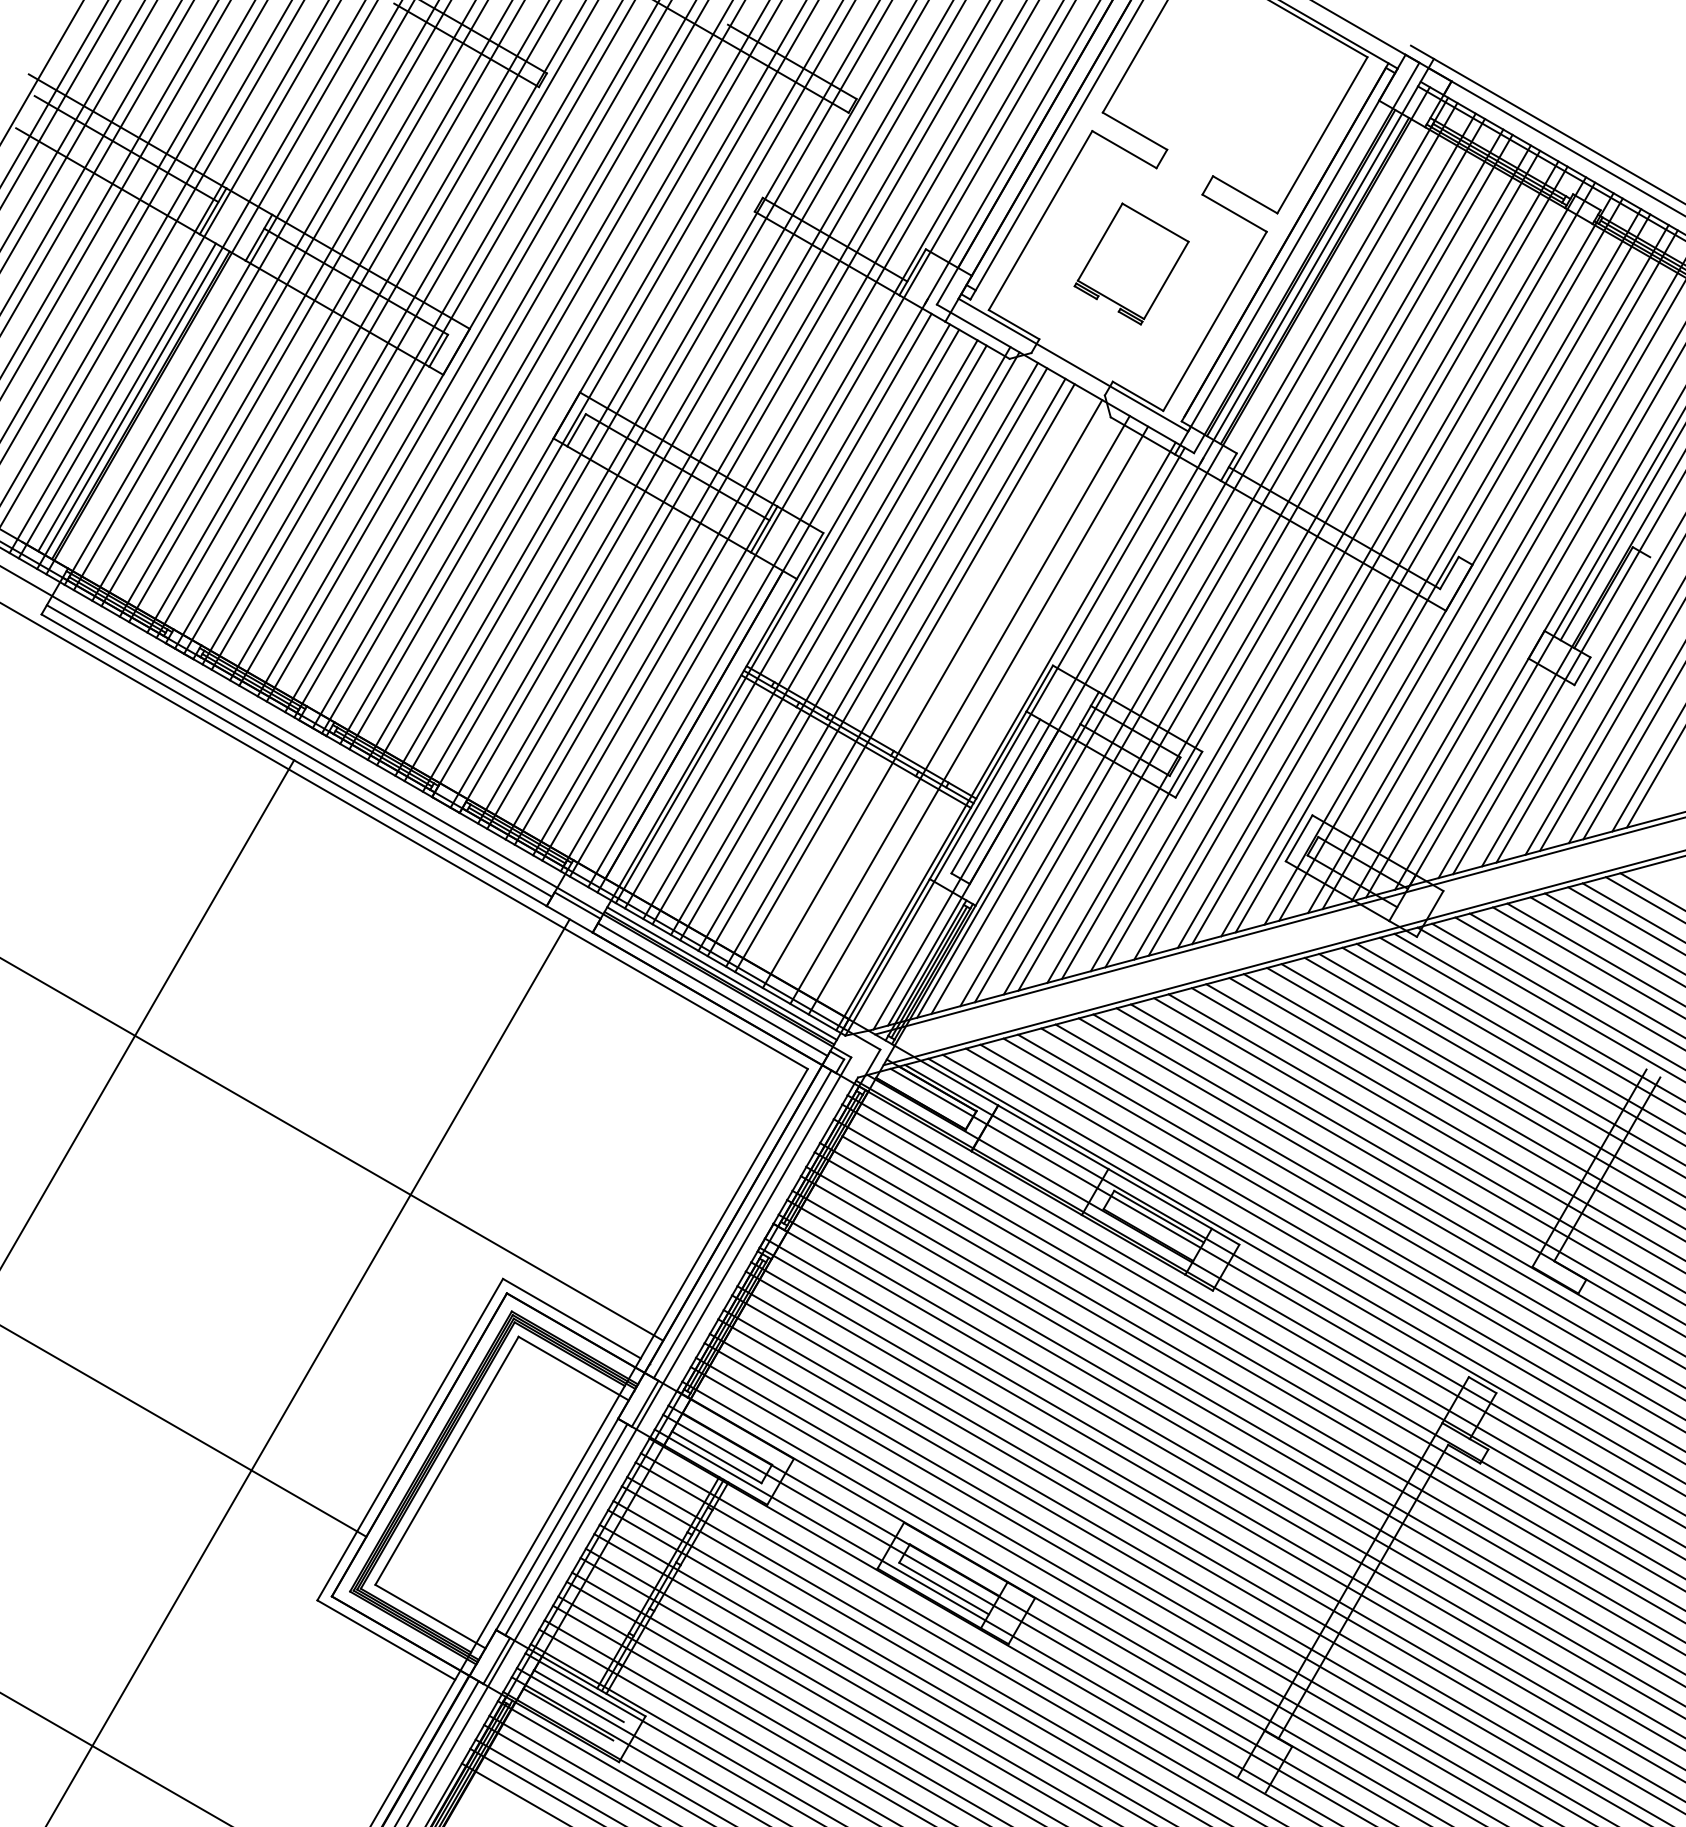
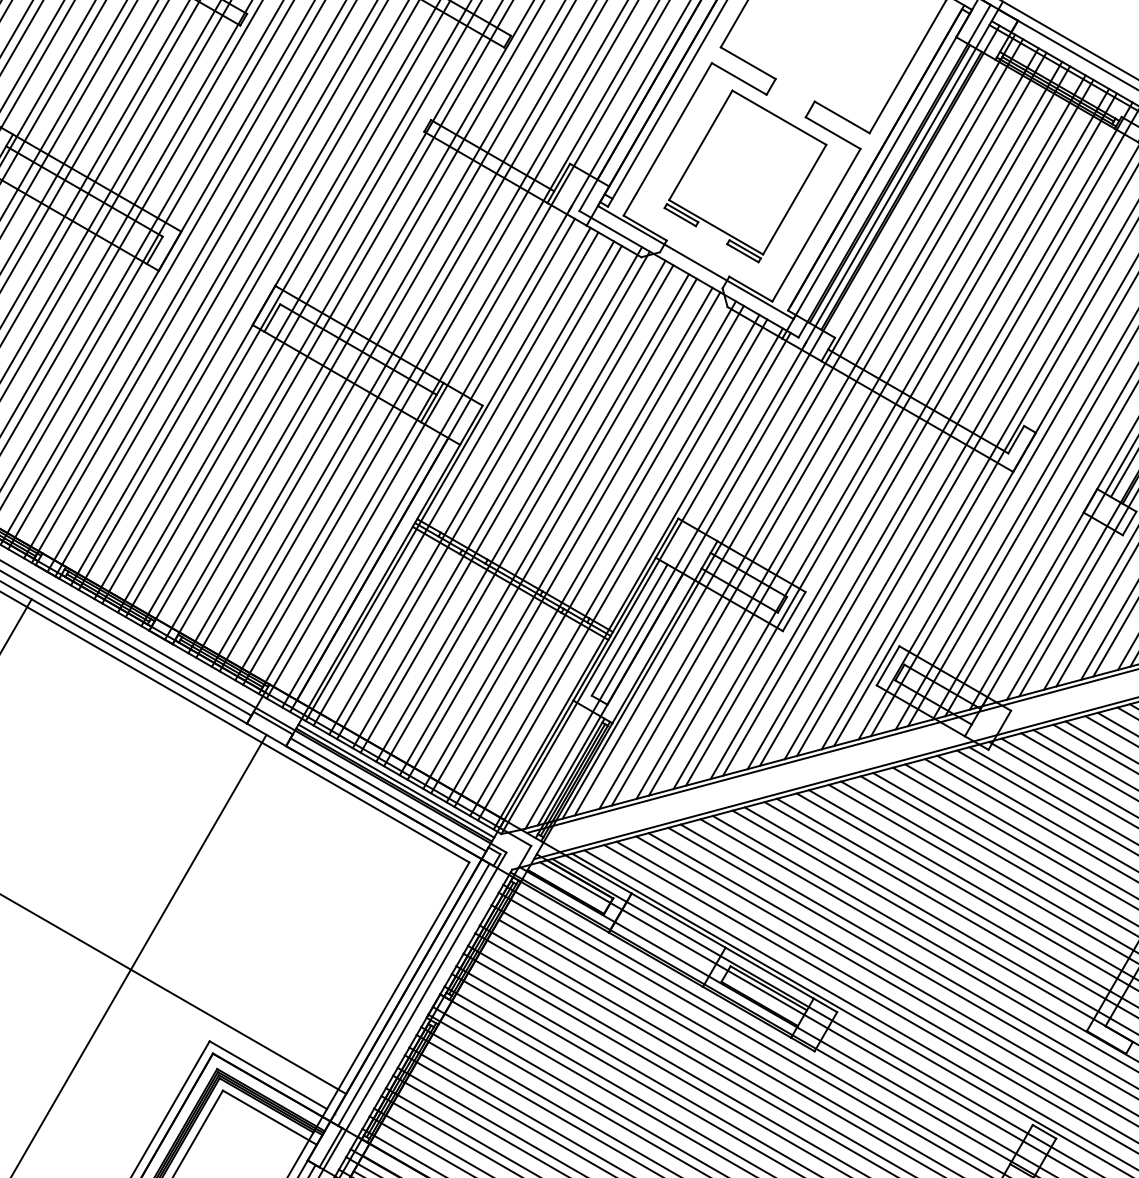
part: (1131, 263) -> (745, 175), size x1.67
line: (923, 688) -> (568, 538), added
line: (950, 704) -> (591, 551), added
line: (987, 725) -> (622, 569), added

